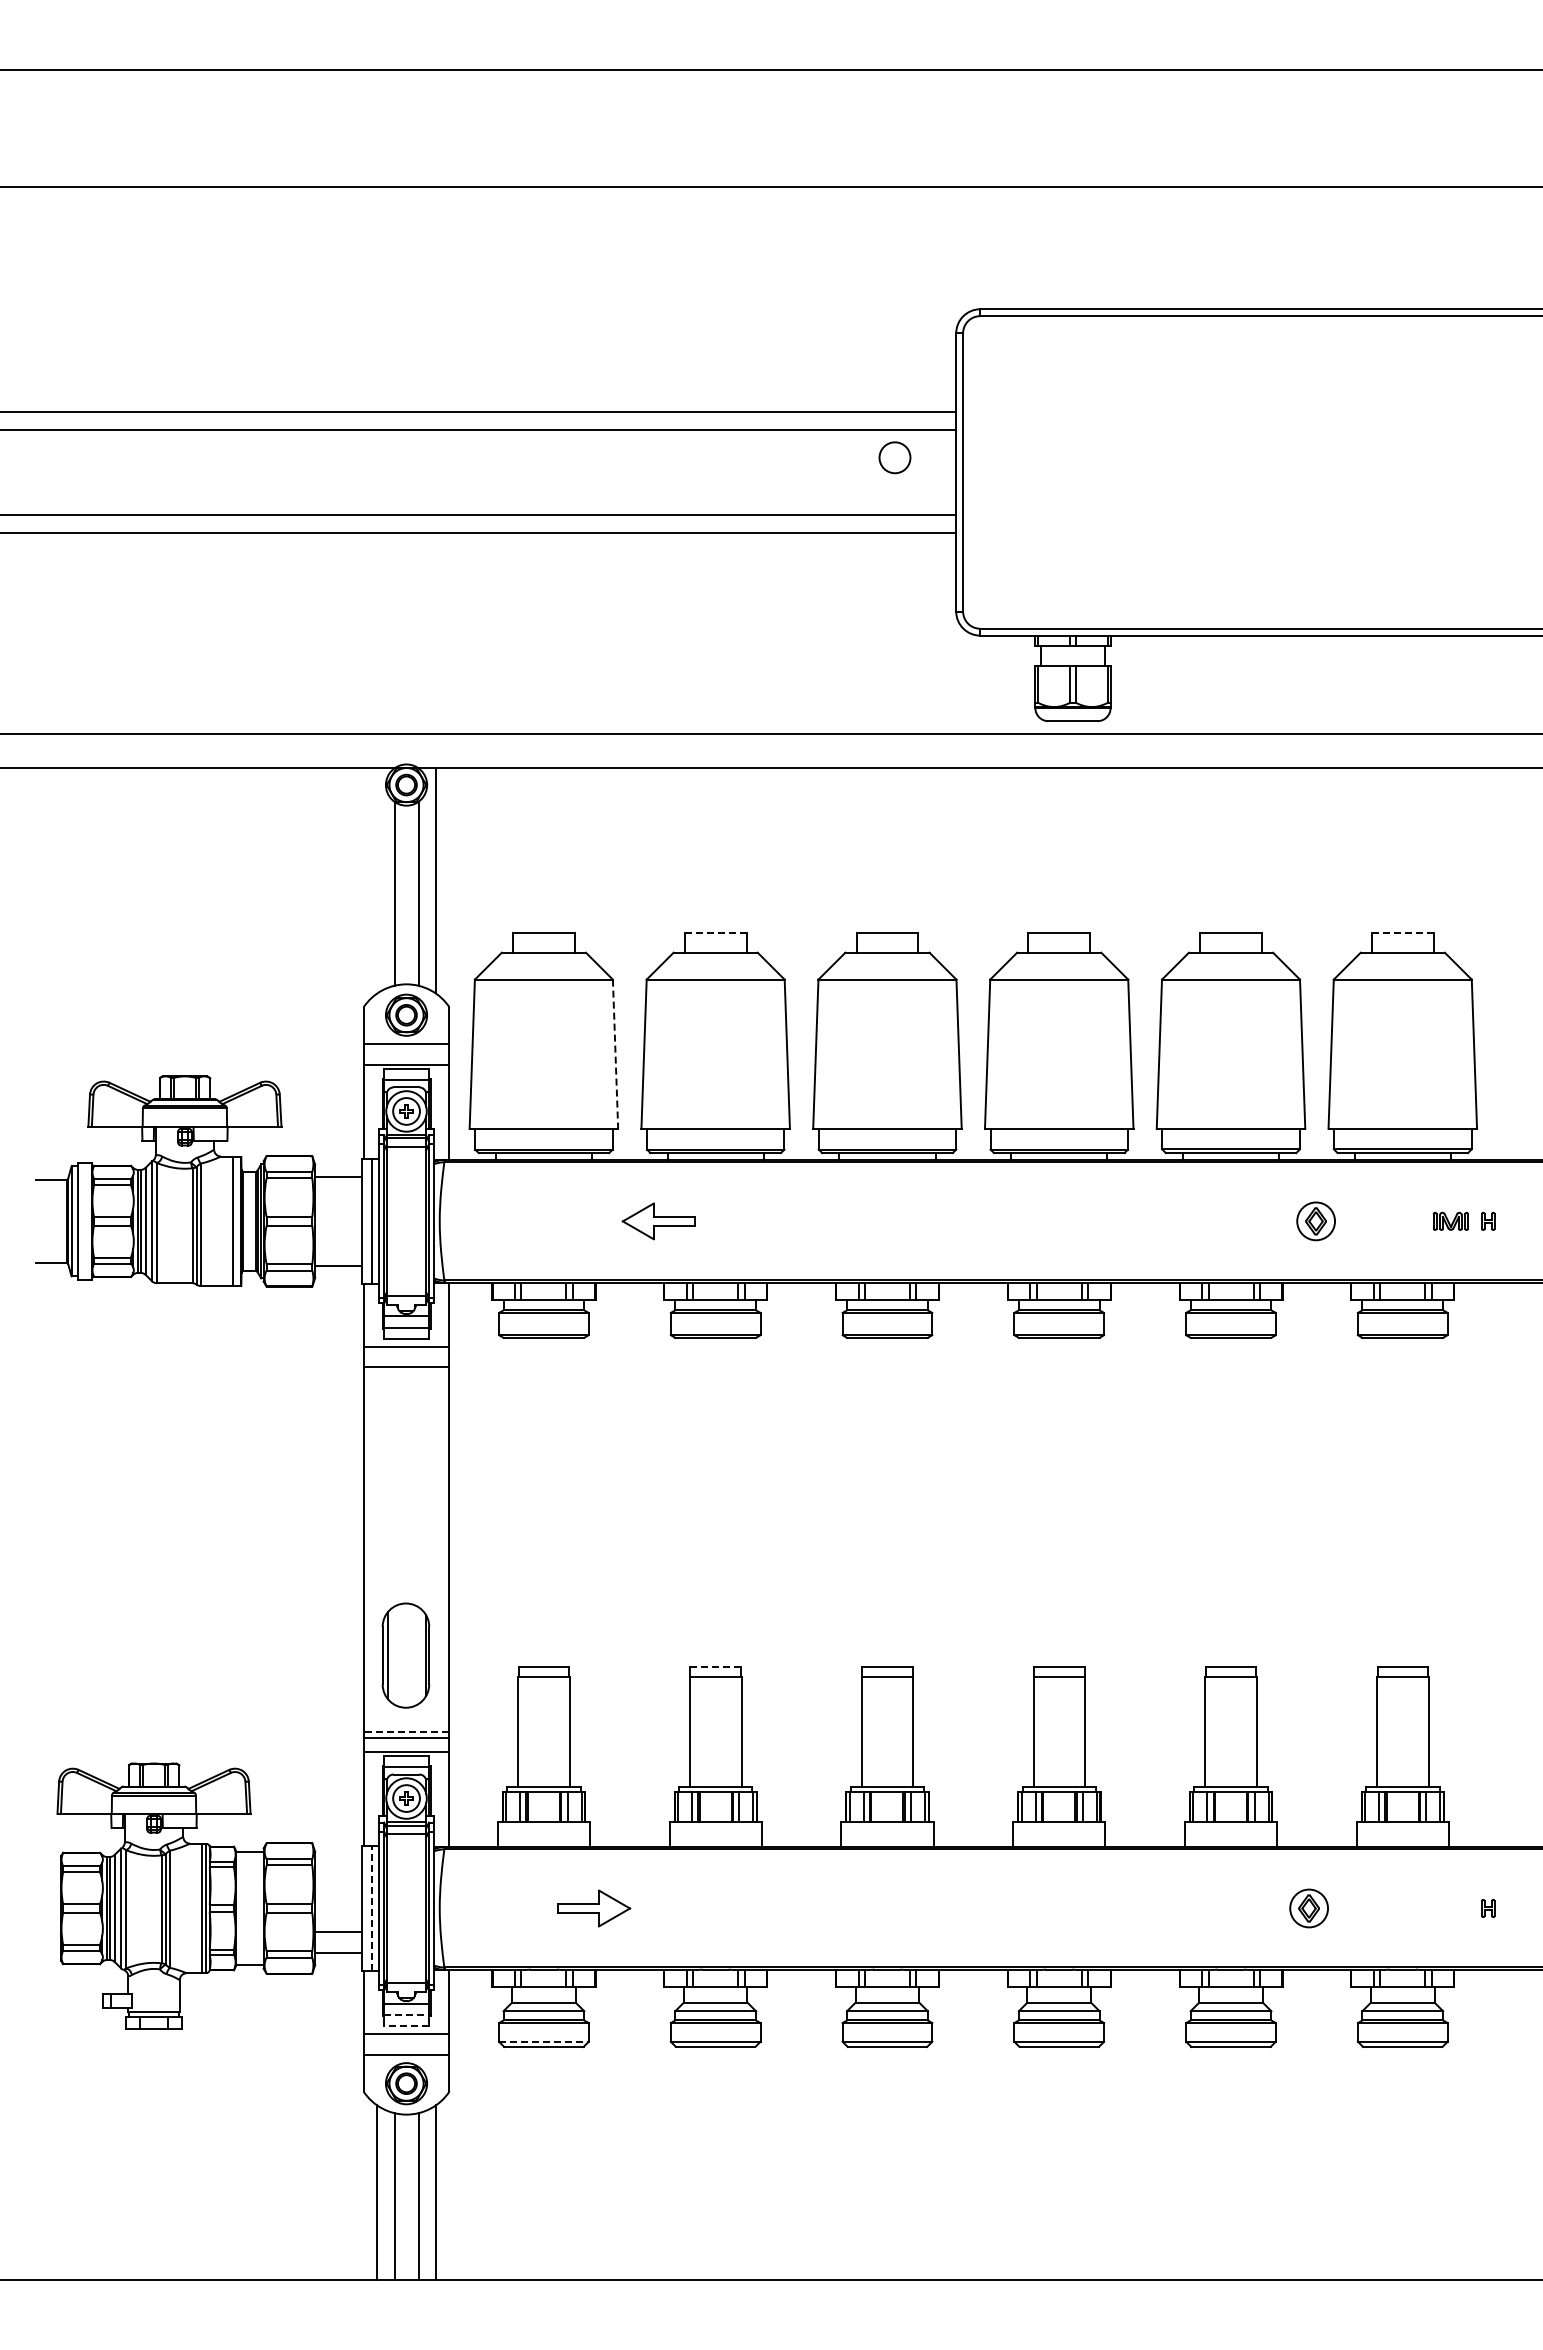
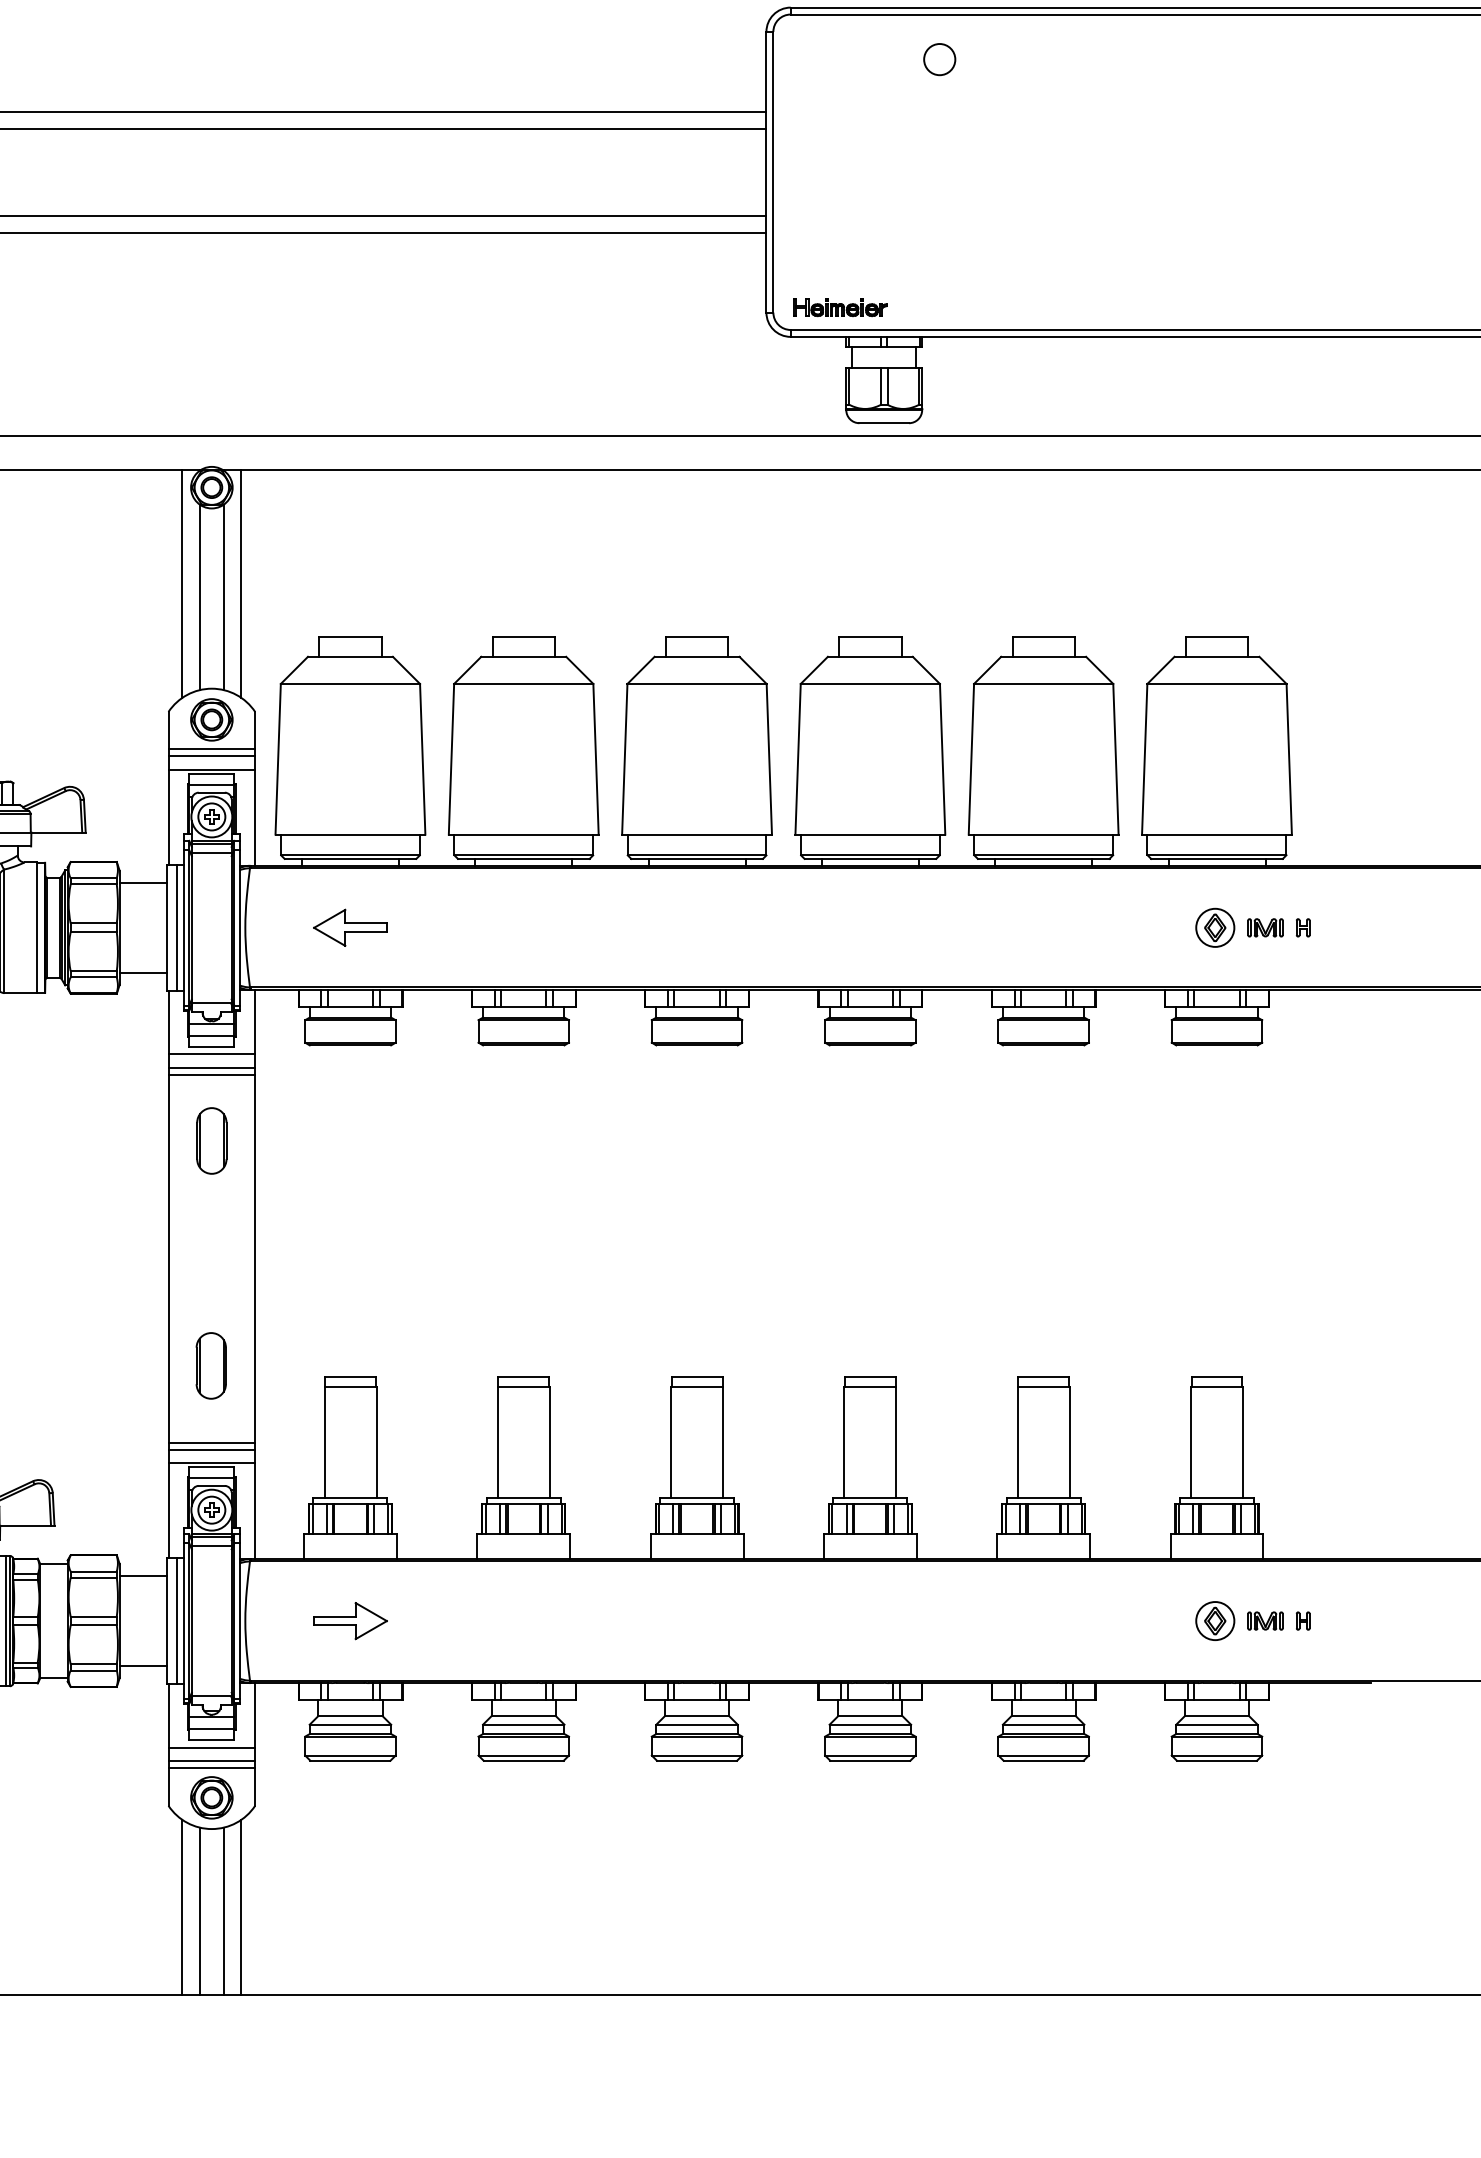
circle: (894, 457) -> (939, 59), moved
part: (1029, 606) -> (840, 307), added
line: (377, 880) -> (182, 583), added
line: (715, 933) -> (523, 637), dashed -> solid
line: (1402, 933) -> (1216, 637), dashed -> solid
line: (406, 1051) -> (211, 756), added
line: (615, 1054) -> (422, 759), dashed -> solid
part: (658, 1221) -> (350, 927), moved
part: (1315, 1221) -> (1214, 927), moved
line: (406, 1360) -> (211, 1068), added
part: (406, 1432) -> (211, 1140), added
part: (405, 1655) -> (210, 1365), size x0.62
line: (715, 1666) -> (523, 1376), dashed -> solid
line: (406, 1731) -> (211, 1442), dashed -> solid
line: (372, 1908) -> (177, 1621), dashed -> solid
part: (594, 1908) -> (351, 1621), moved
part: (1308, 1908) -> (1214, 1621), moved
part: (1450, 1908) -> (1265, 1621), added
line: (338, 1931) -> (143, 1575), moved
line: (407, 2015) -> (212, 1729), dashed -> solid
line: (406, 2026) -> (211, 1740), dashed -> solid
line: (543, 2041) -> (350, 1755), dashed -> solid
line: (406, 2047) -> (211, 1761), added

